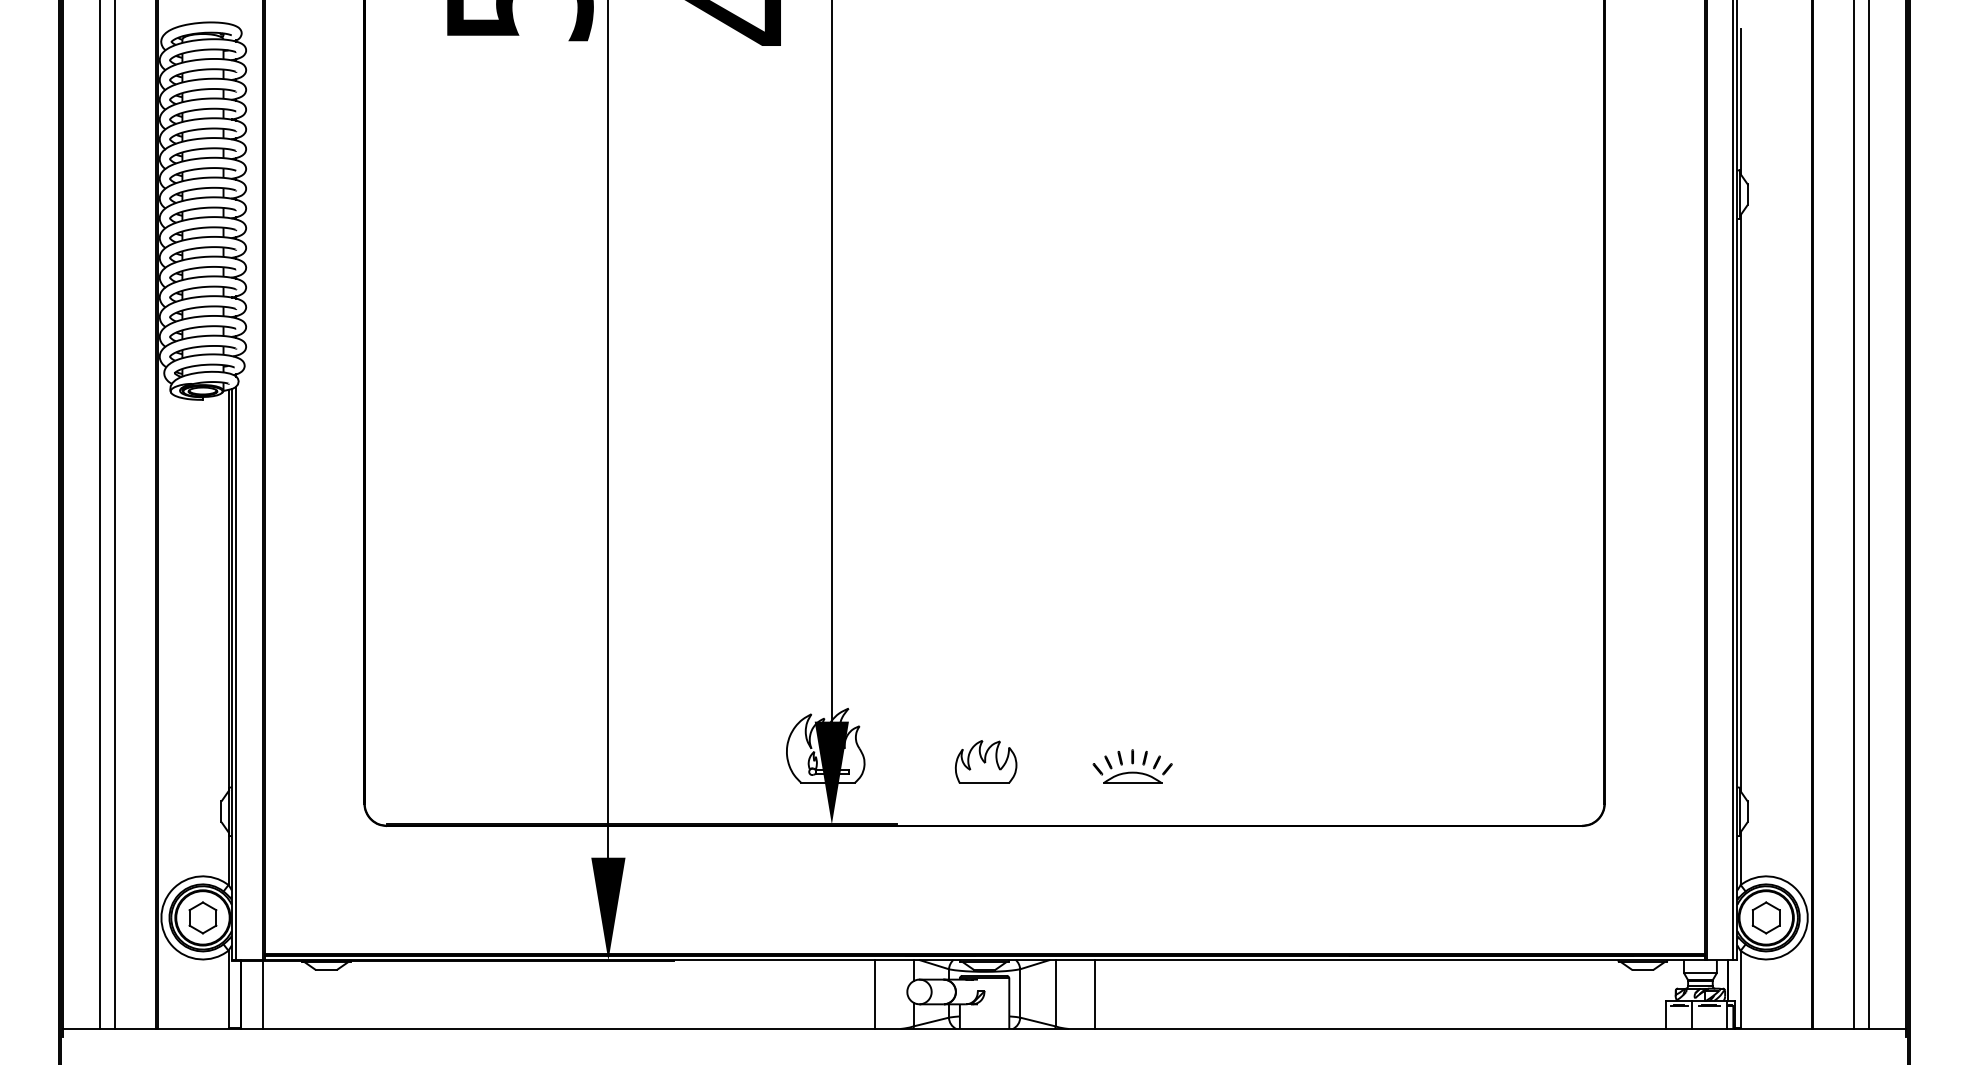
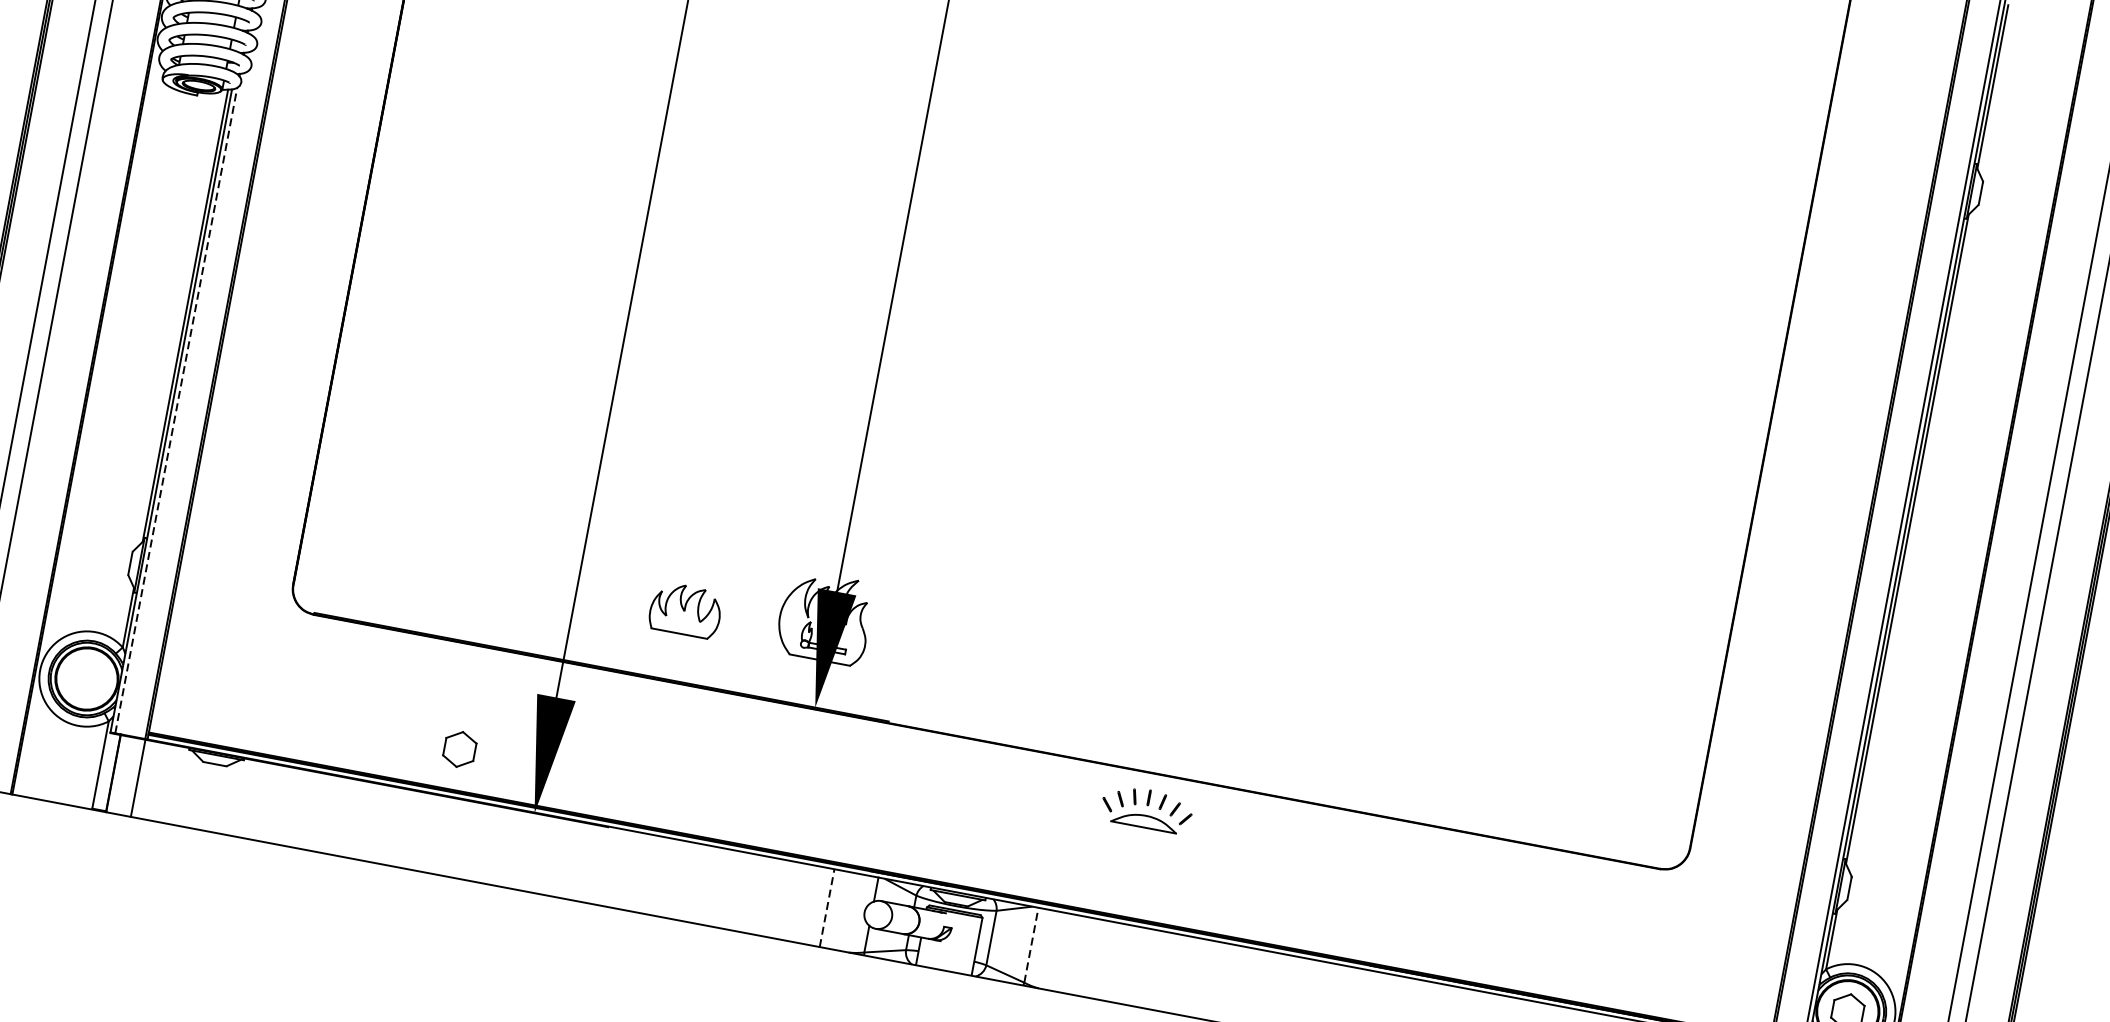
line: (236, 673) -> (176, 410), solid -> dashed
part: (986, 761) -> (686, 609), moved
part: (1132, 766) -> (1146, 808), moved
part: (202, 917) -> (459, 748), moved
line: (1055, 992) -> (1031, 944), solid -> dashed
line: (1094, 993) -> (1075, 953), removed
line: (874, 994) -> (827, 908), solid -> dashed

